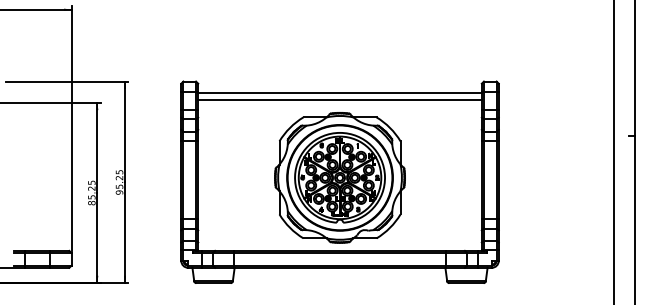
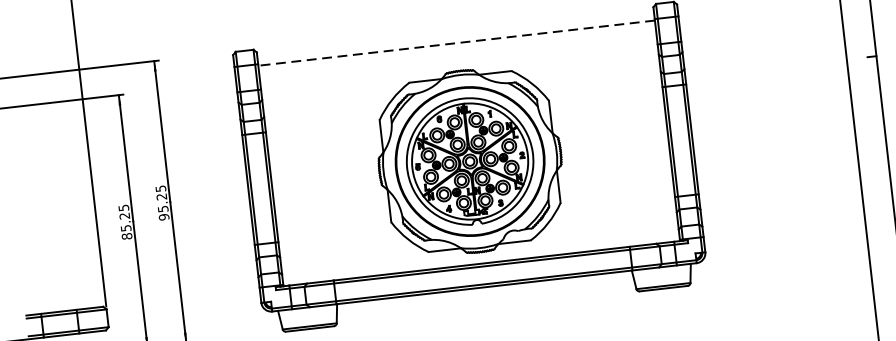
line: (340, 93) -> (457, 43), solid -> dashed
line: (339, 100) -> (457, 53), removed

